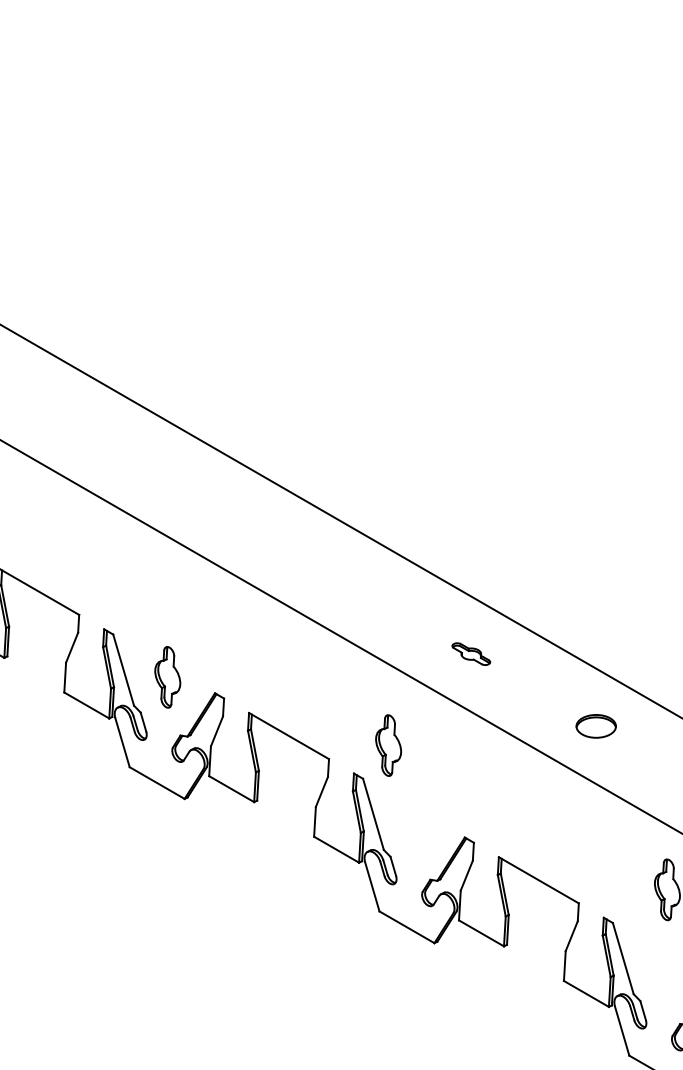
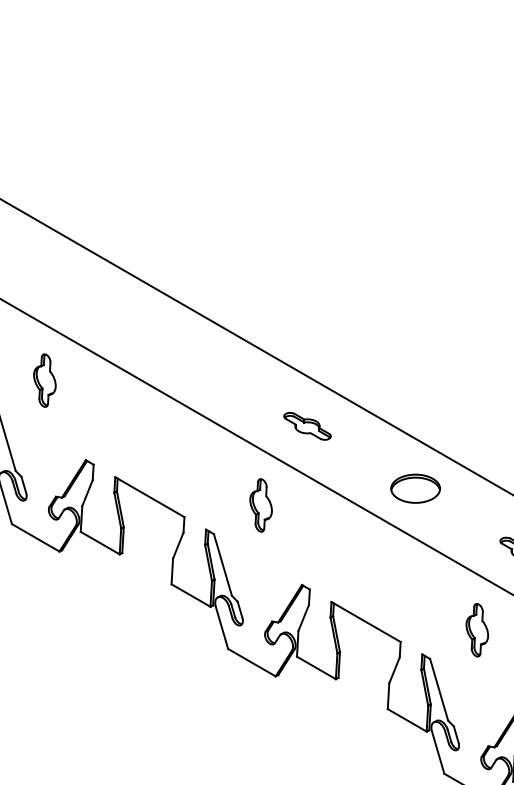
part: (471, 653) -> (307, 425), size x1.43
part: (167, 677) -> (44, 380), moved
part: (596, 726) -> (415, 488), size x1.43
part: (388, 745) -> (261, 505), moved

